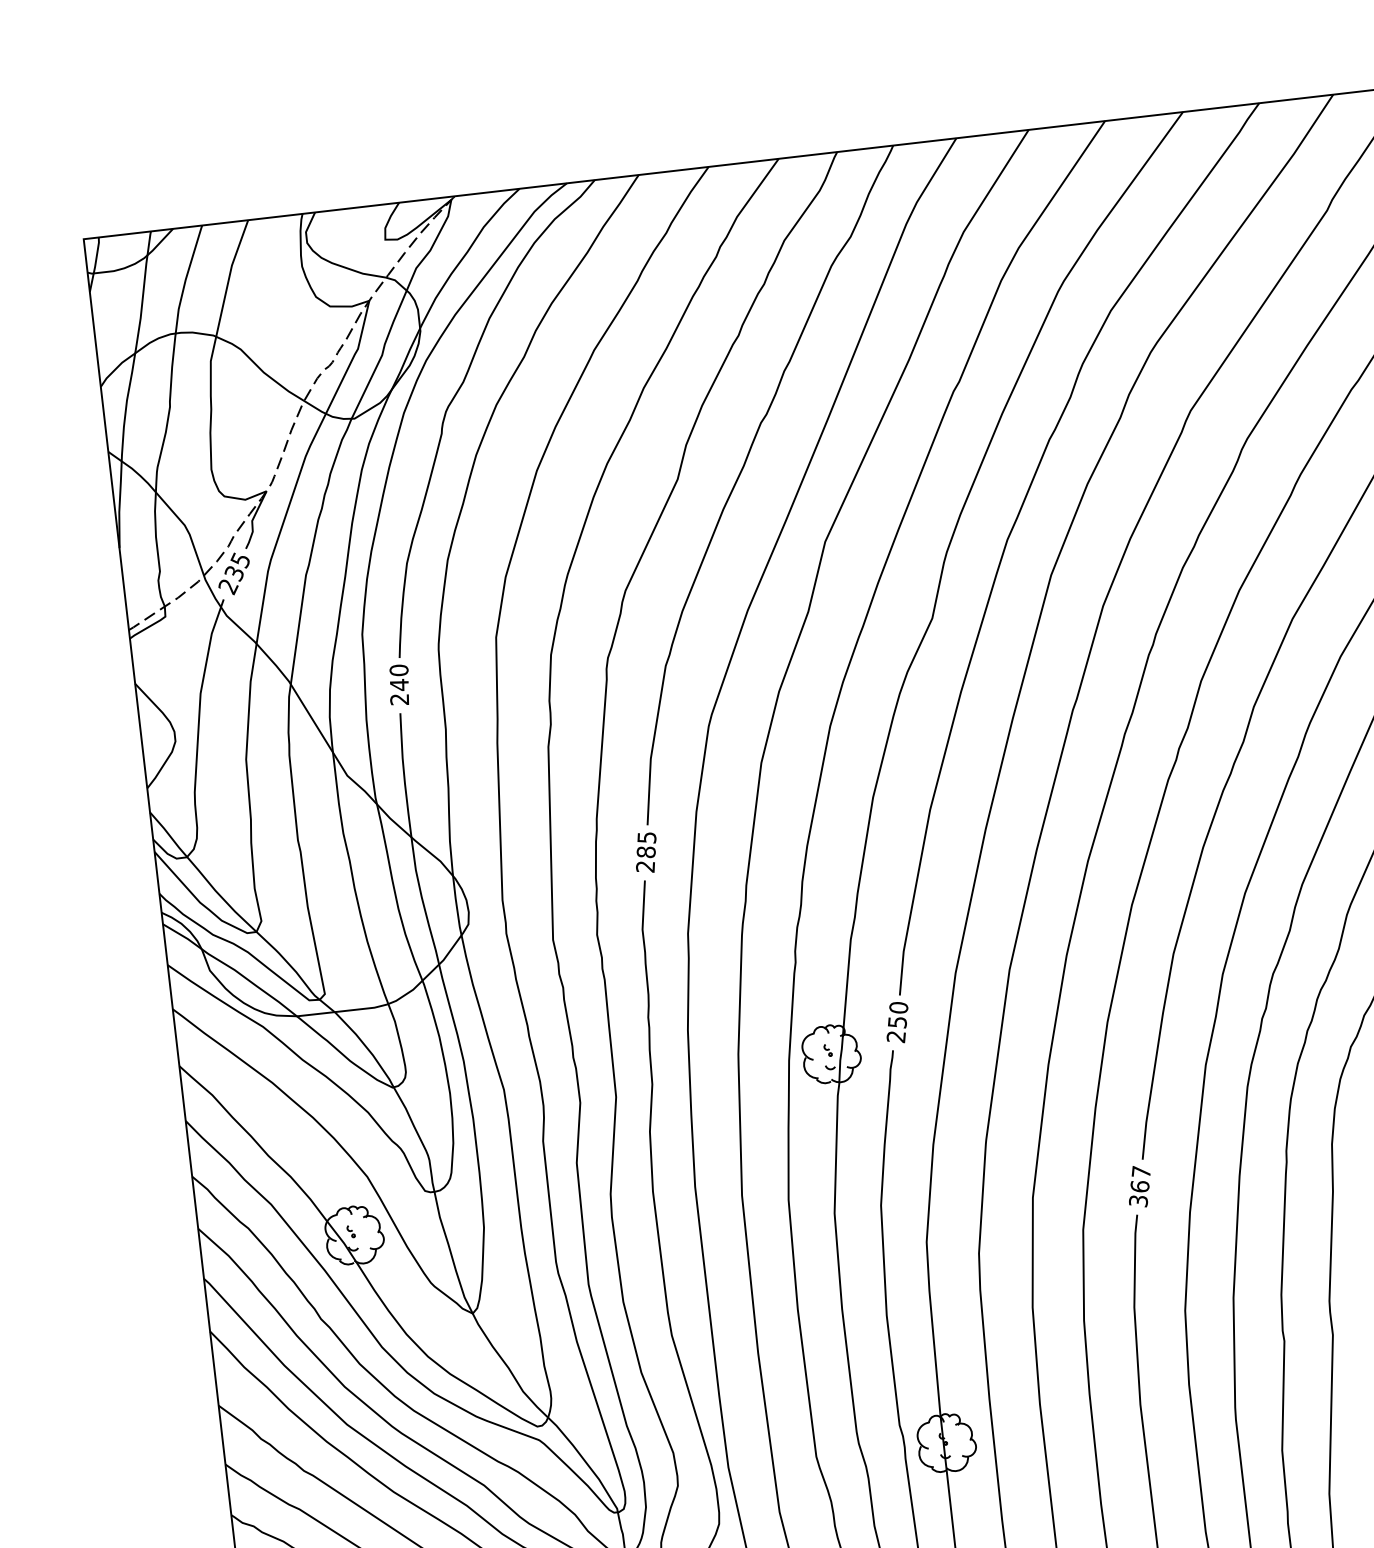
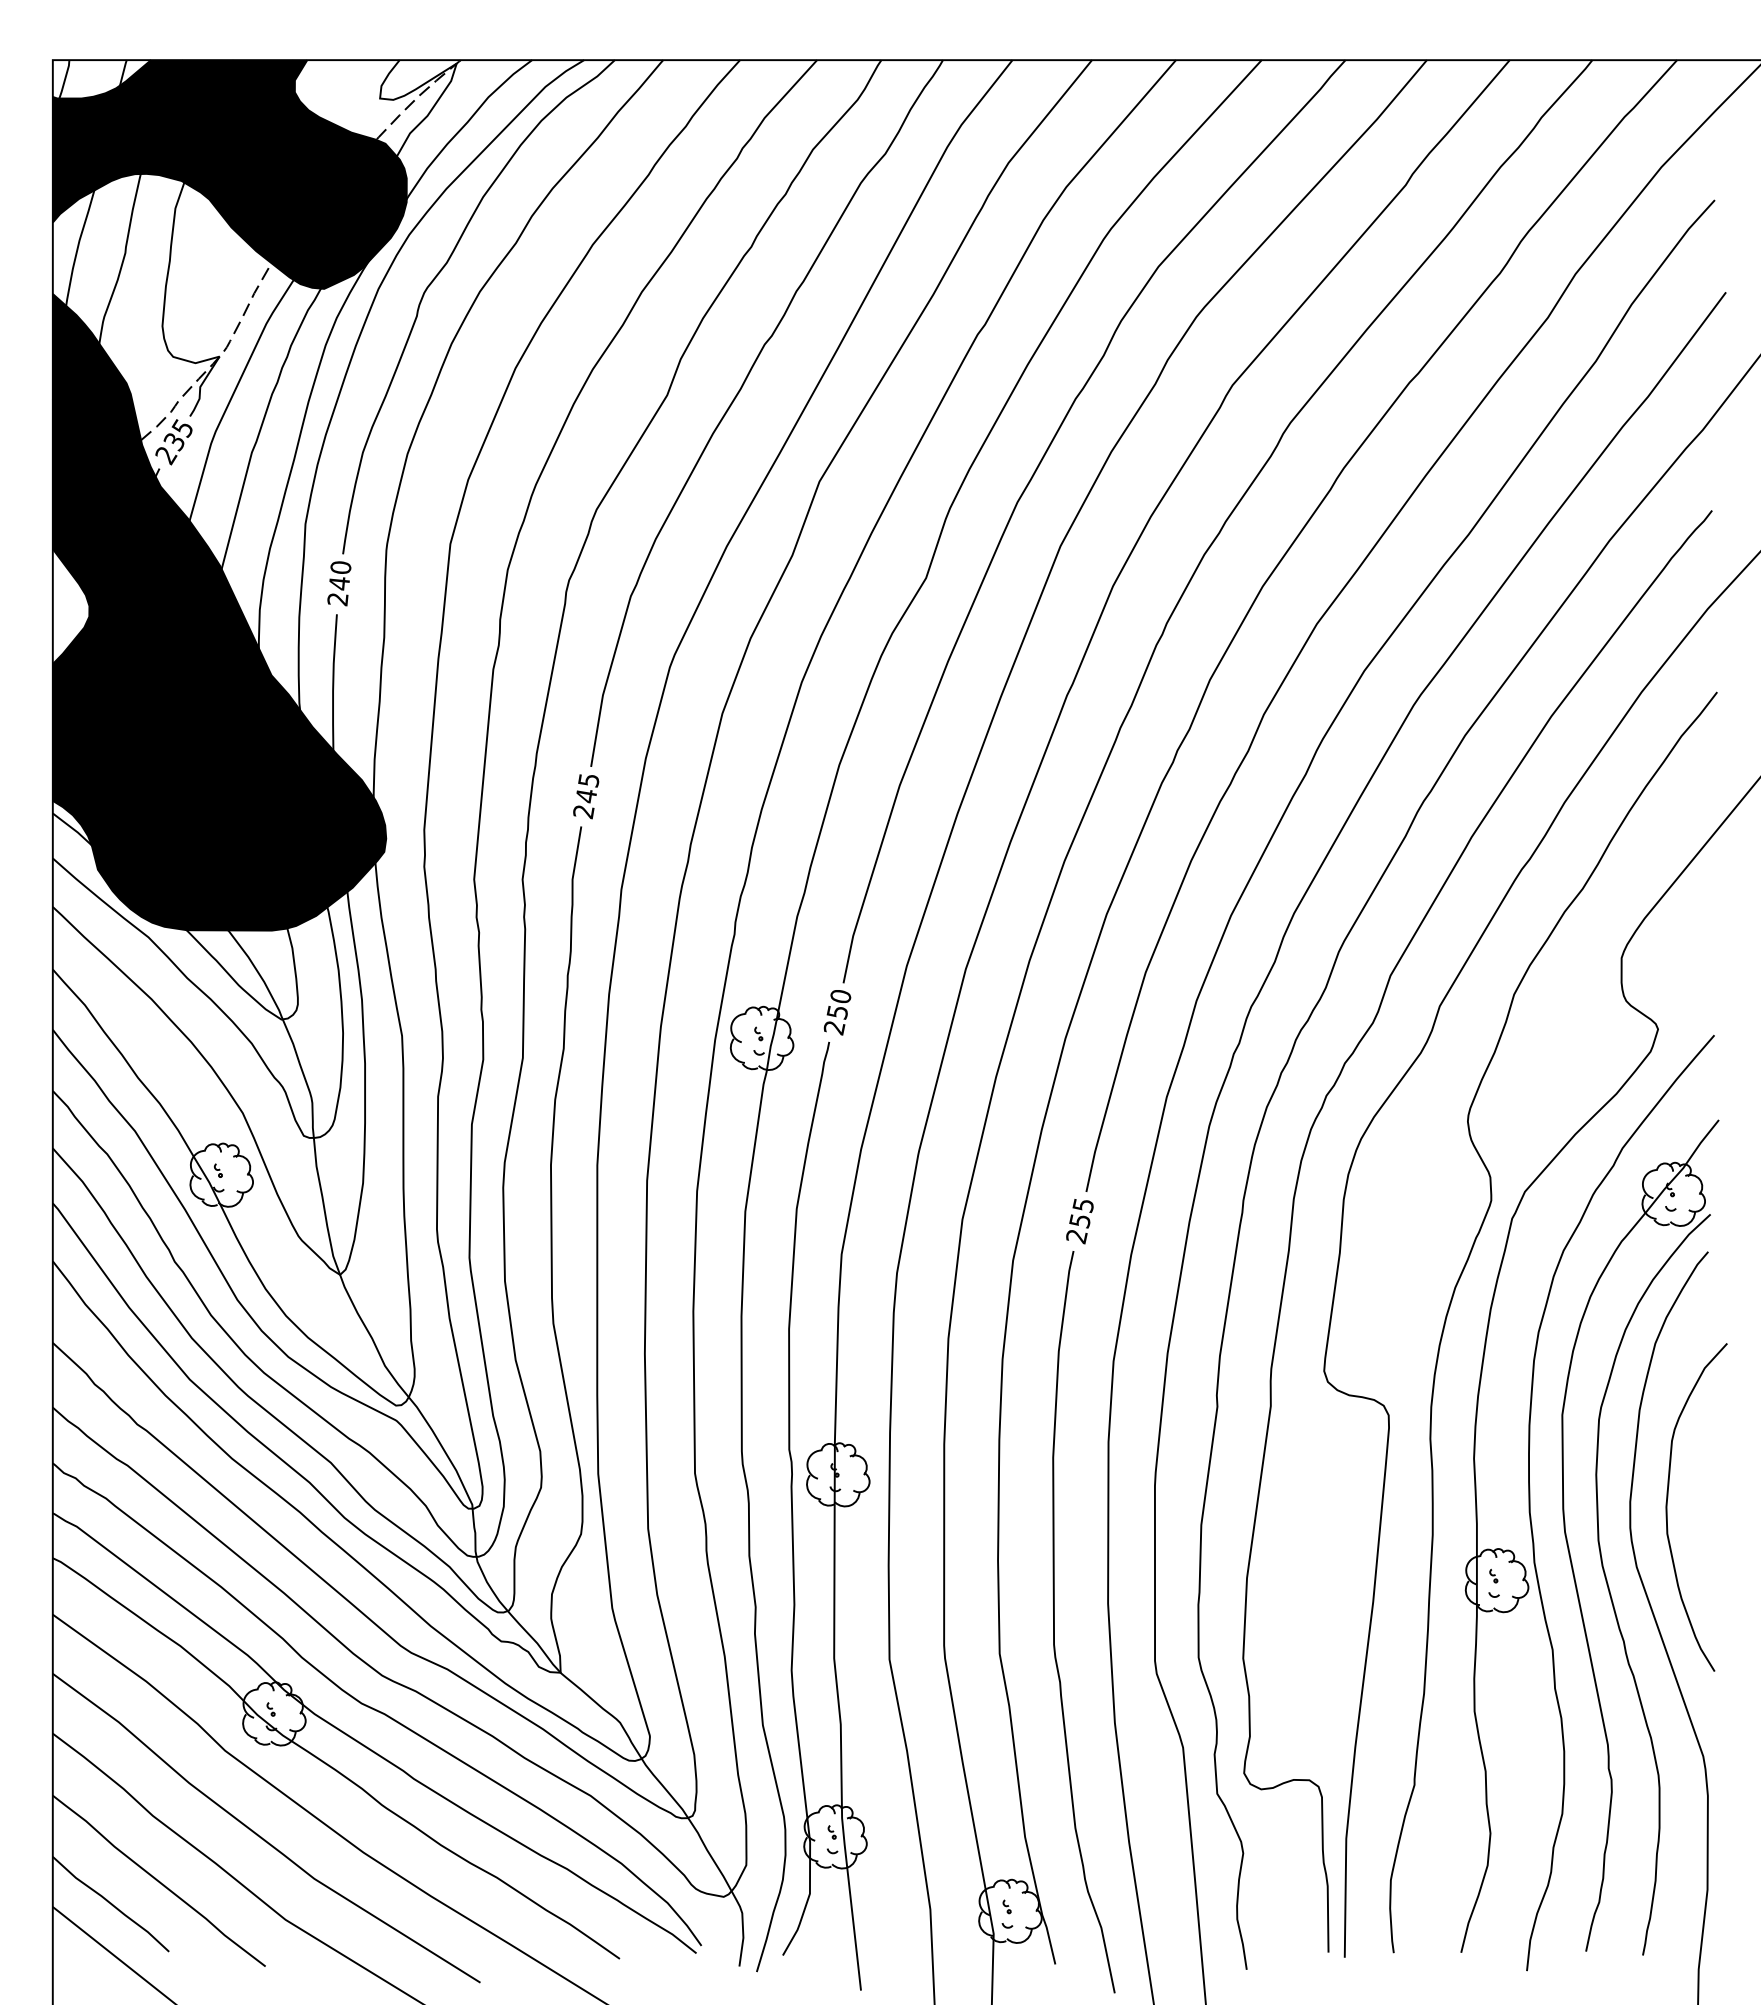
fill: (256, 324) -> (229, 174), added
fill: (293, 723) -> (219, 612), added
text: (645, 852) -> (585, 796), 285 -> 245
text: (1139, 1186) -> (1079, 1220), 367 -> 255

